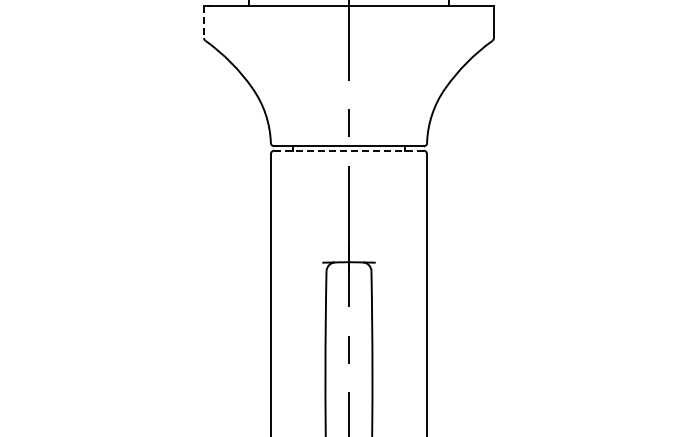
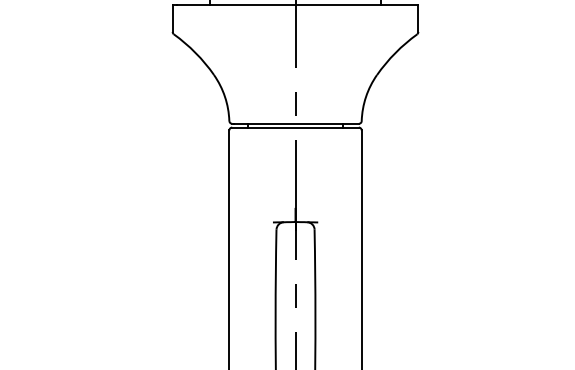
line: (204, 22) -> (173, 18), dashed -> solid
line: (348, 150) -> (295, 127), dashed -> solid

